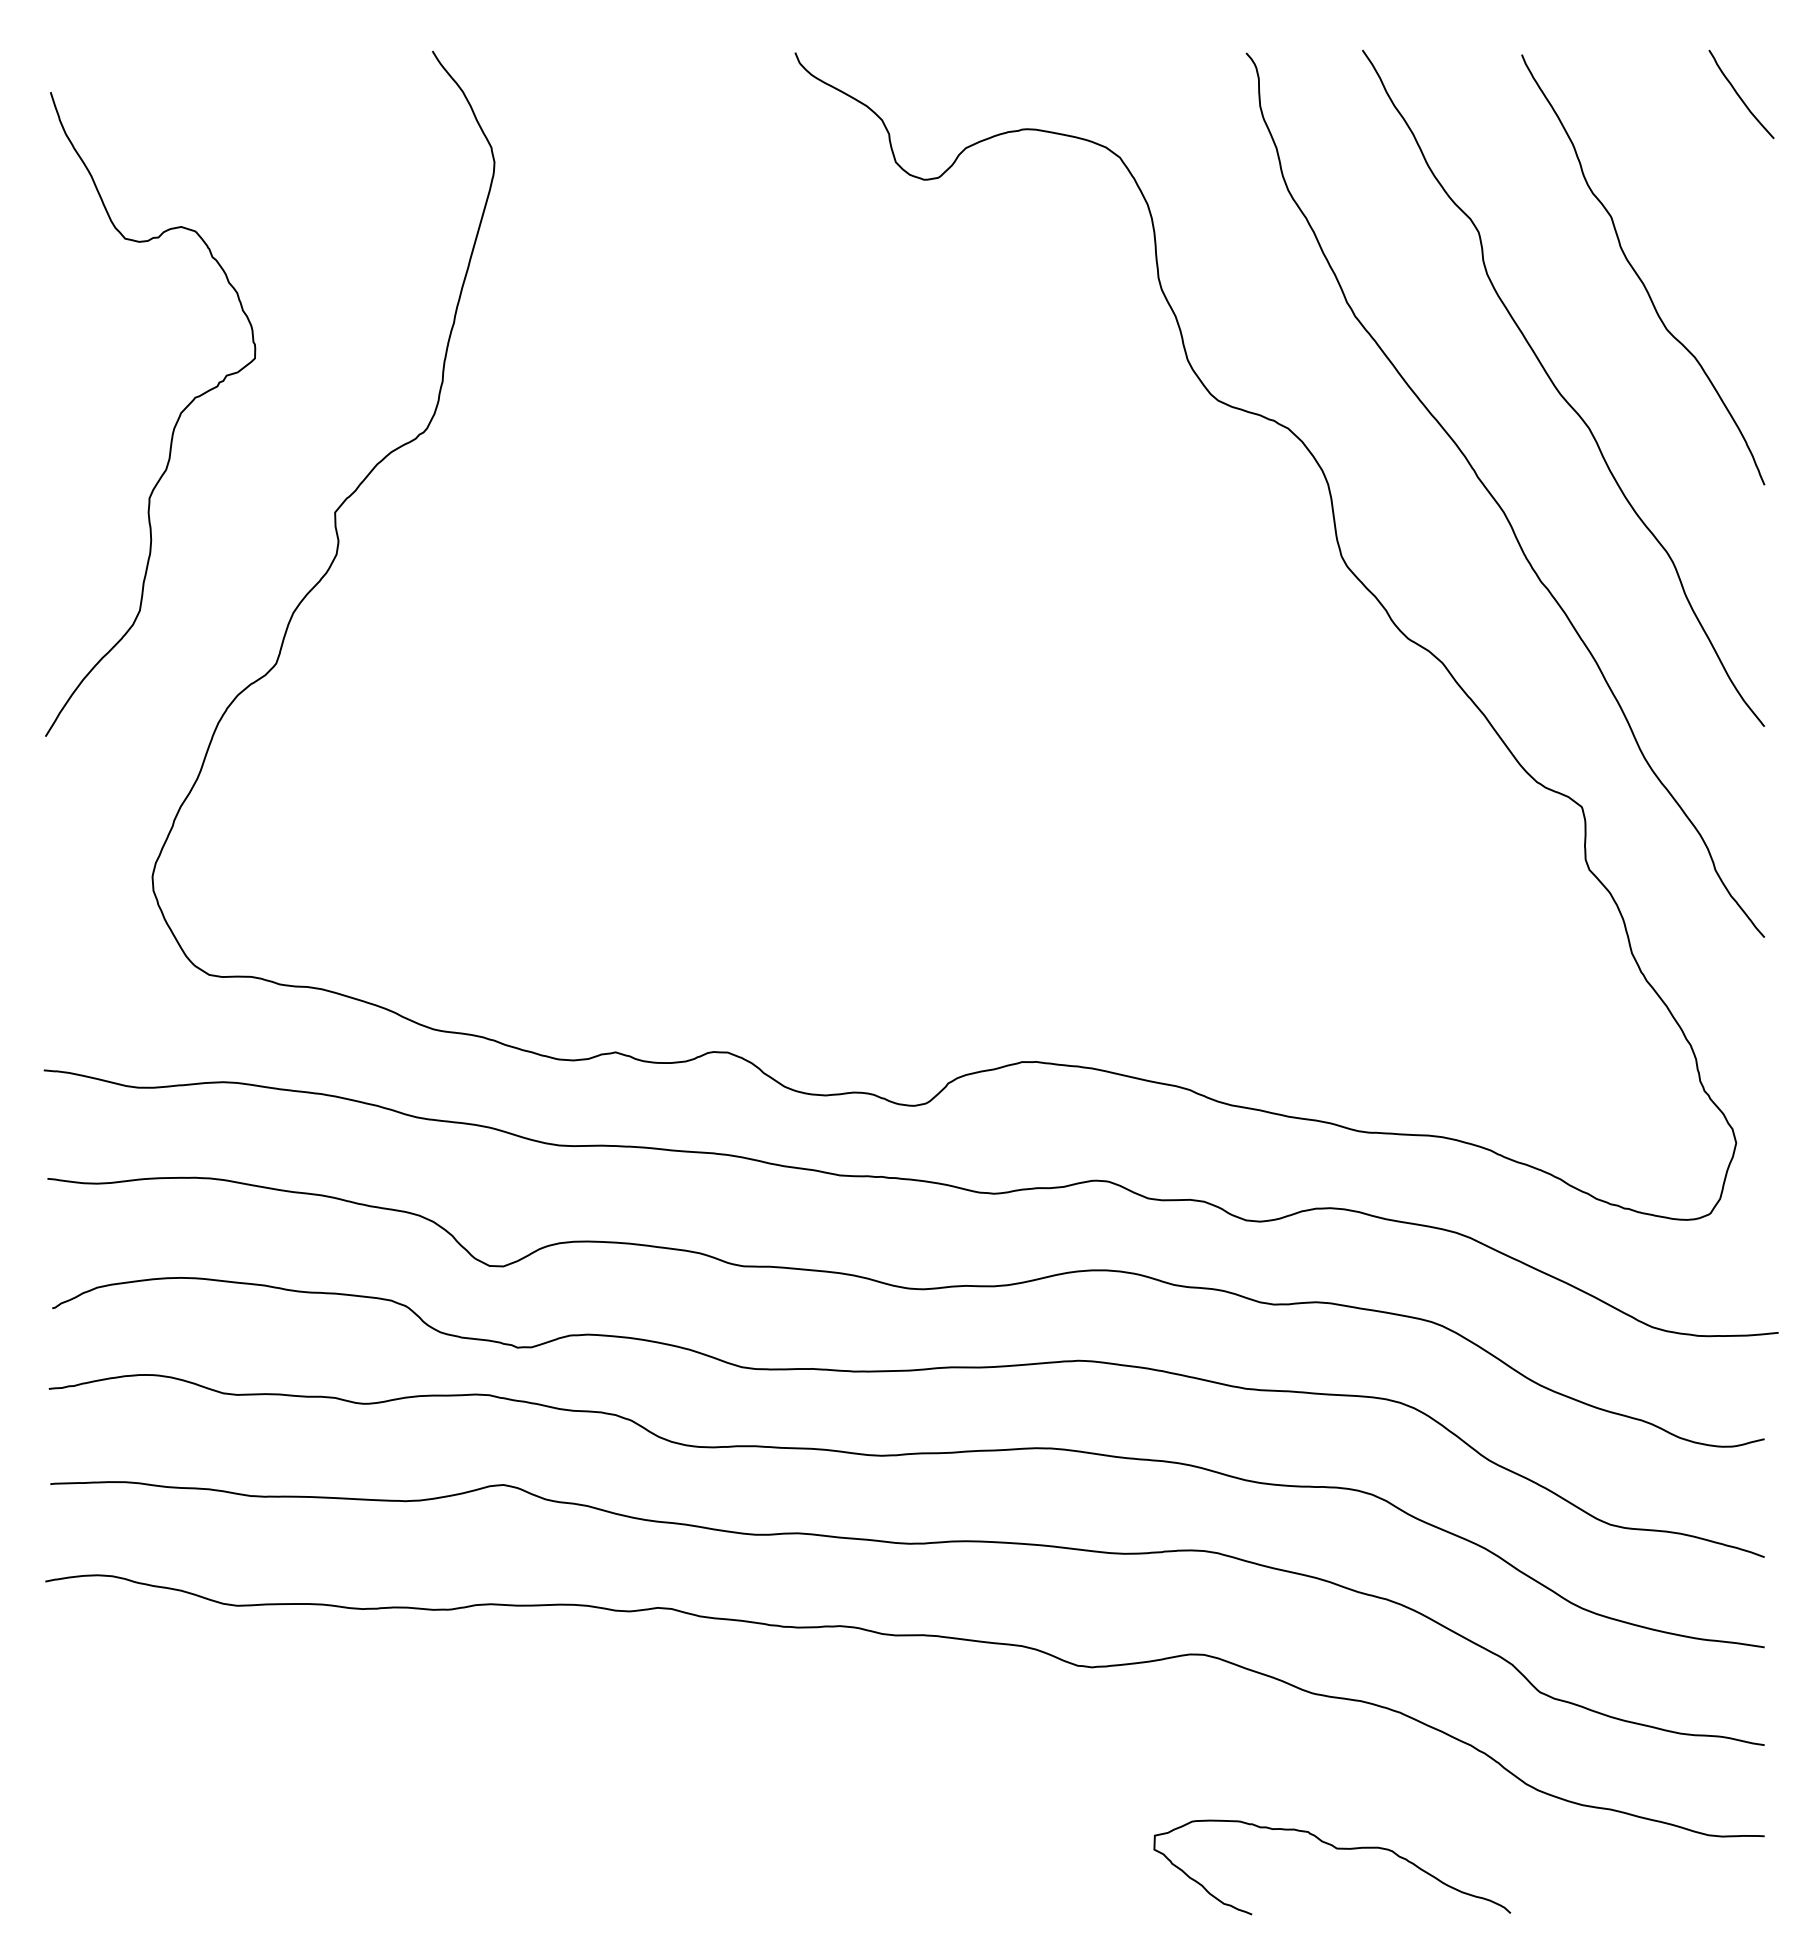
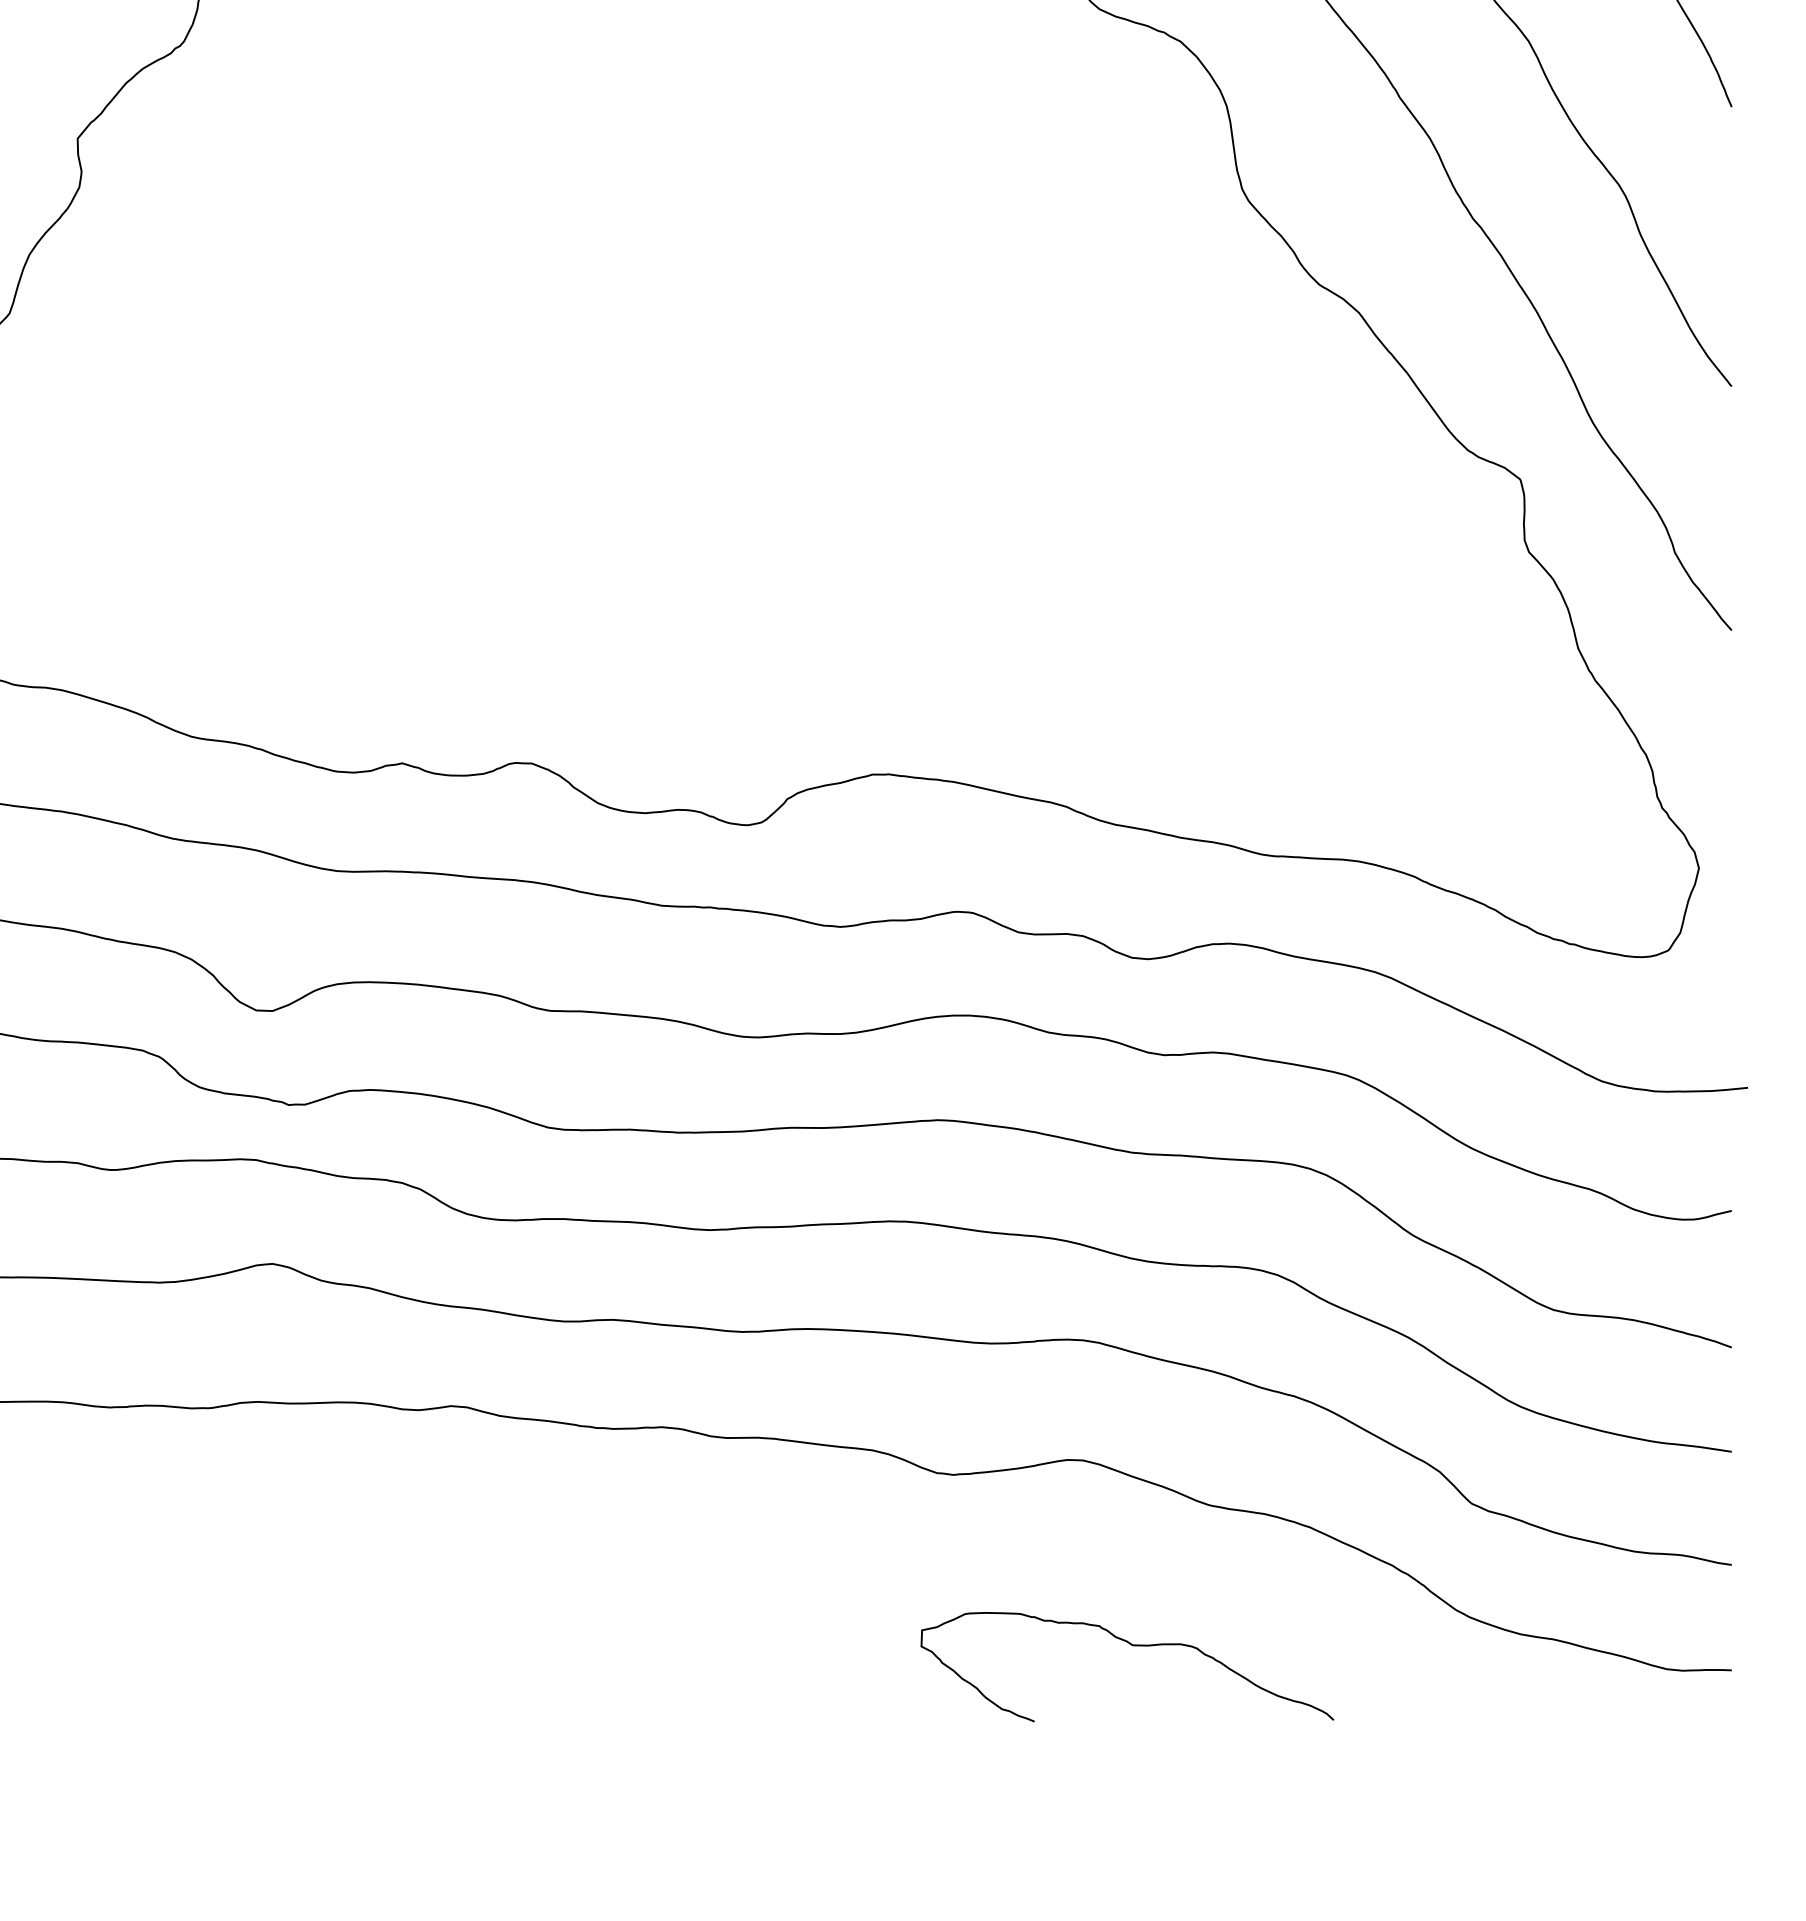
curve: (1336, 1849) -> (1132, 1646), moved

